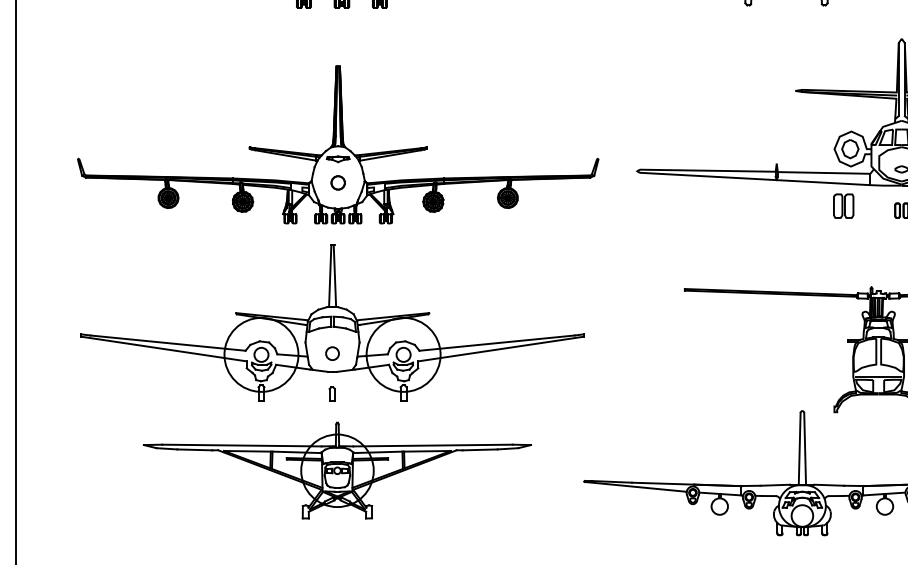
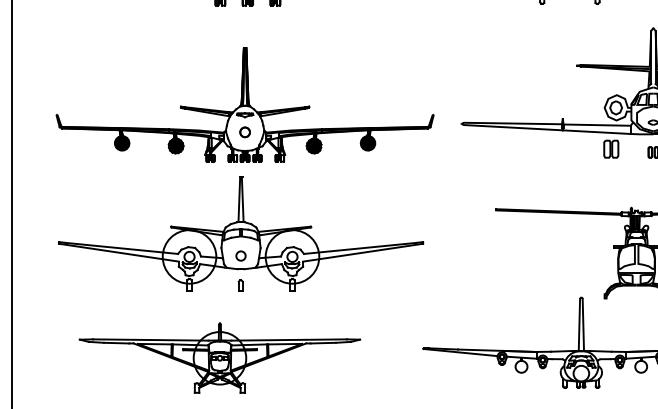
part: (336, 470) -> (219, 358), moved

